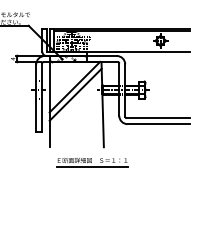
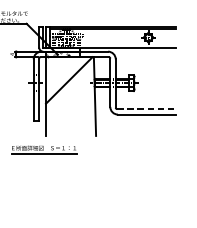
line: (75, 94) -> (69, 87), removed
line: (158, 118) -> (146, 109), solid -> dashed
part: (92, 162) -> (44, 150), moved

